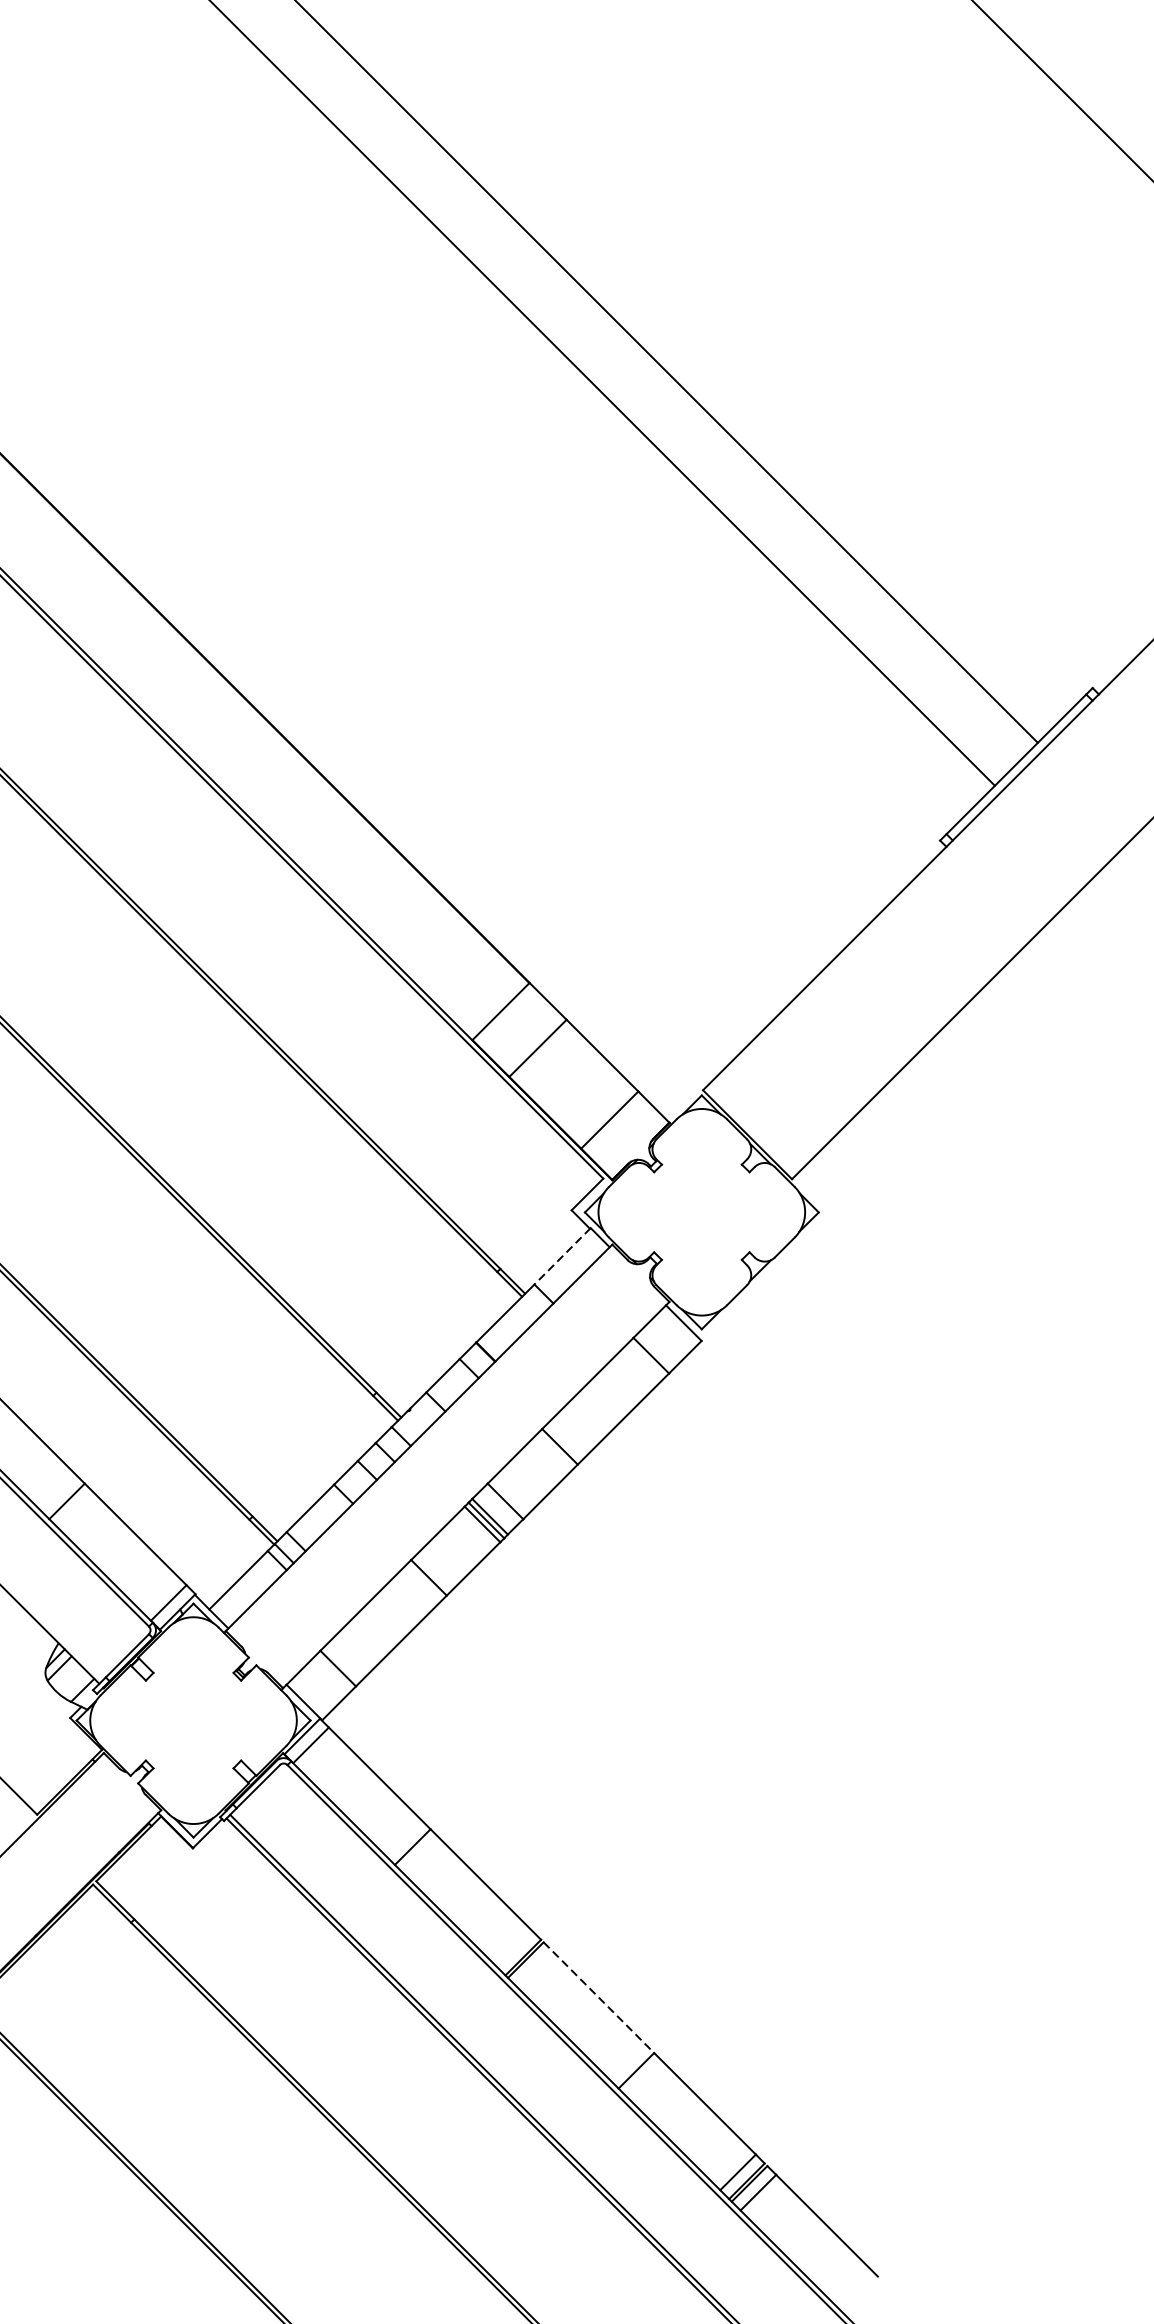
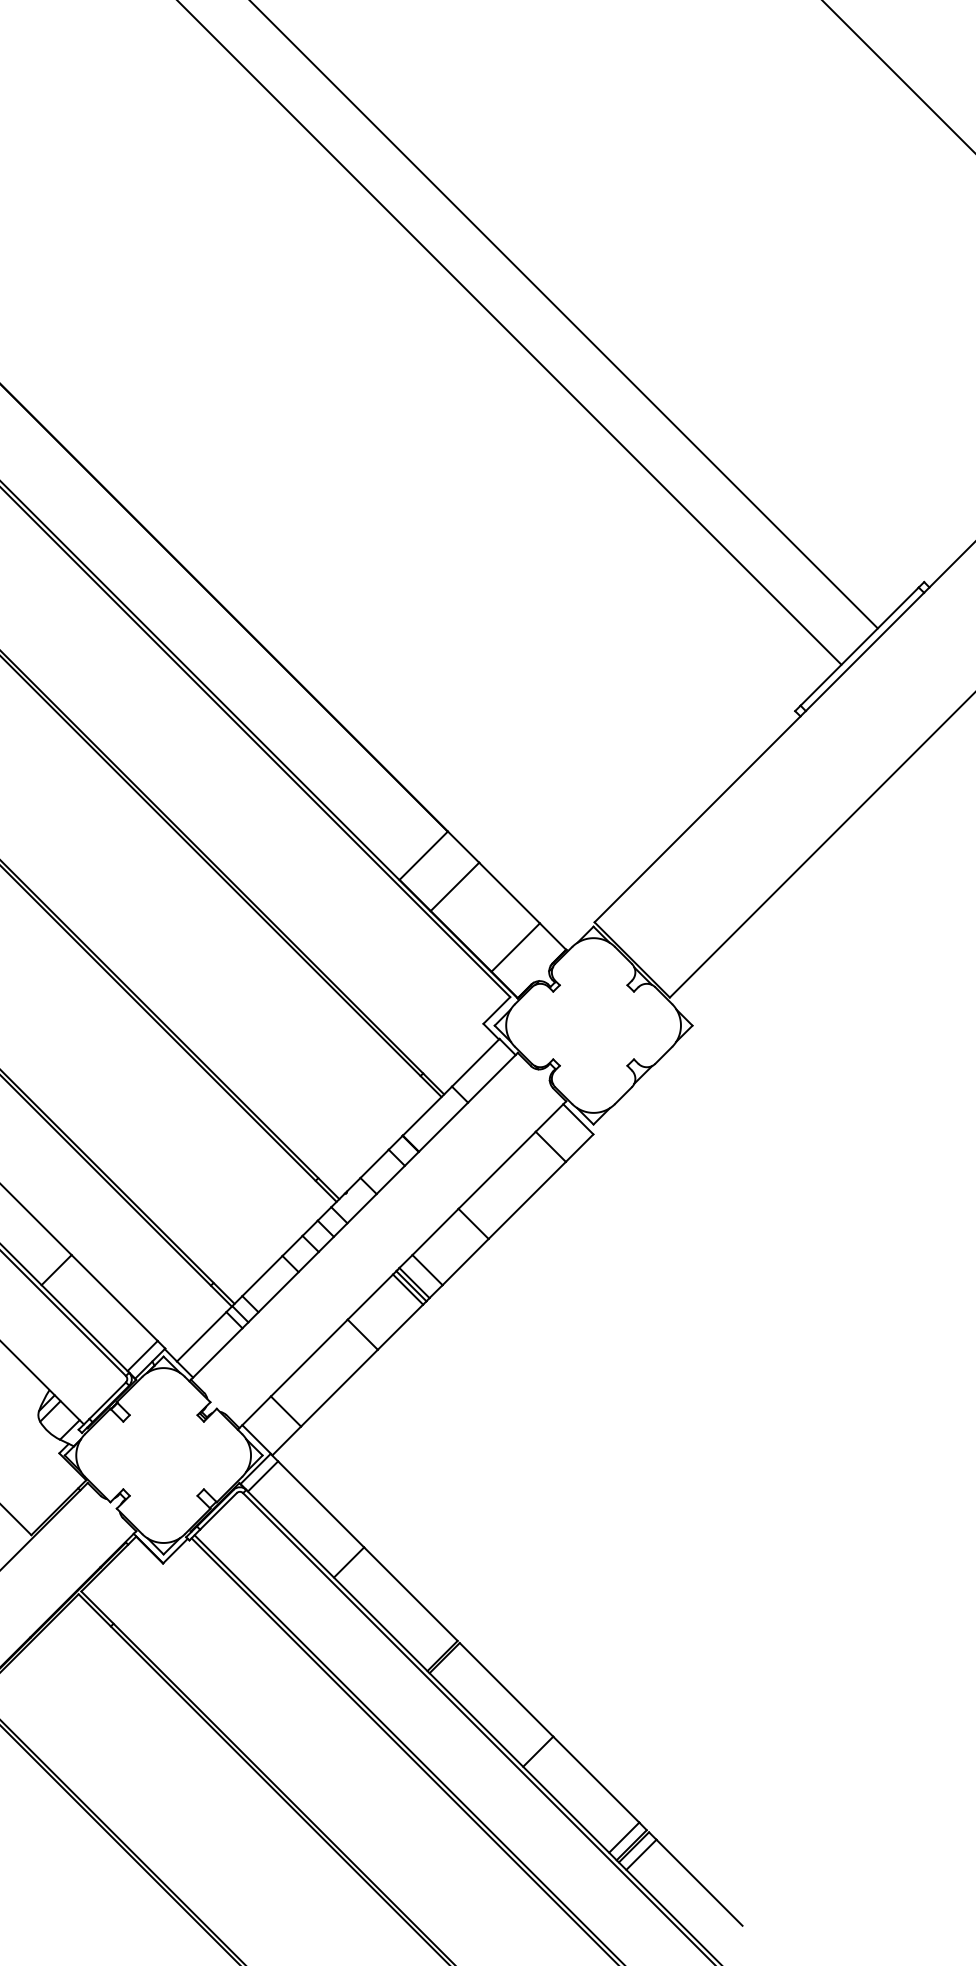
line: (562, 1255) -> (475, 1062), dashed -> solid
line: (598, 1998) -> (506, 1690), dashed -> solid

